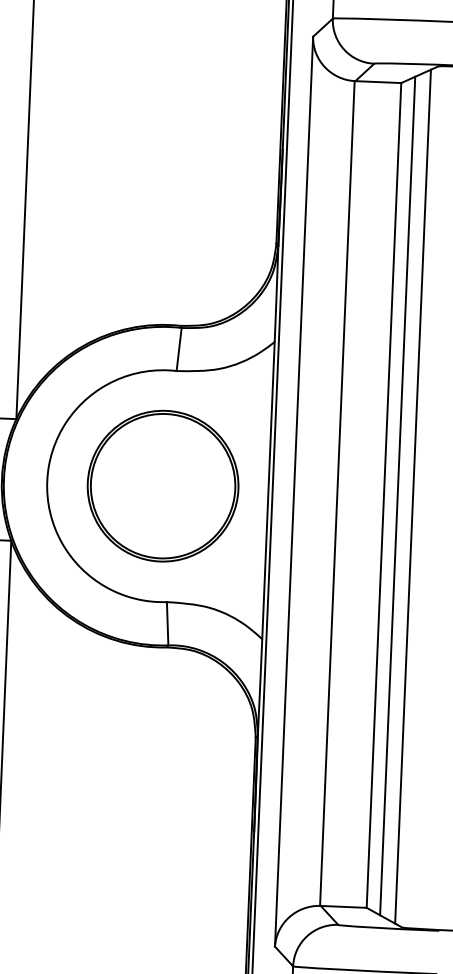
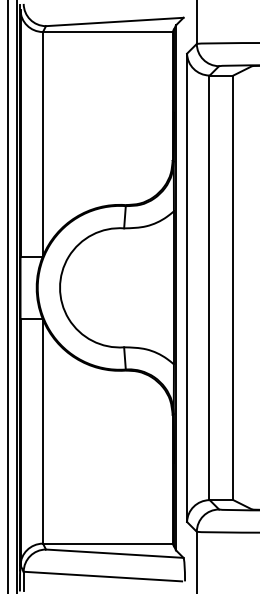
part: (162, 485) -> (119, 287), removed
line: (397, 495) -> (240, 287), removed
line: (413, 496) -> (248, 287), removed

